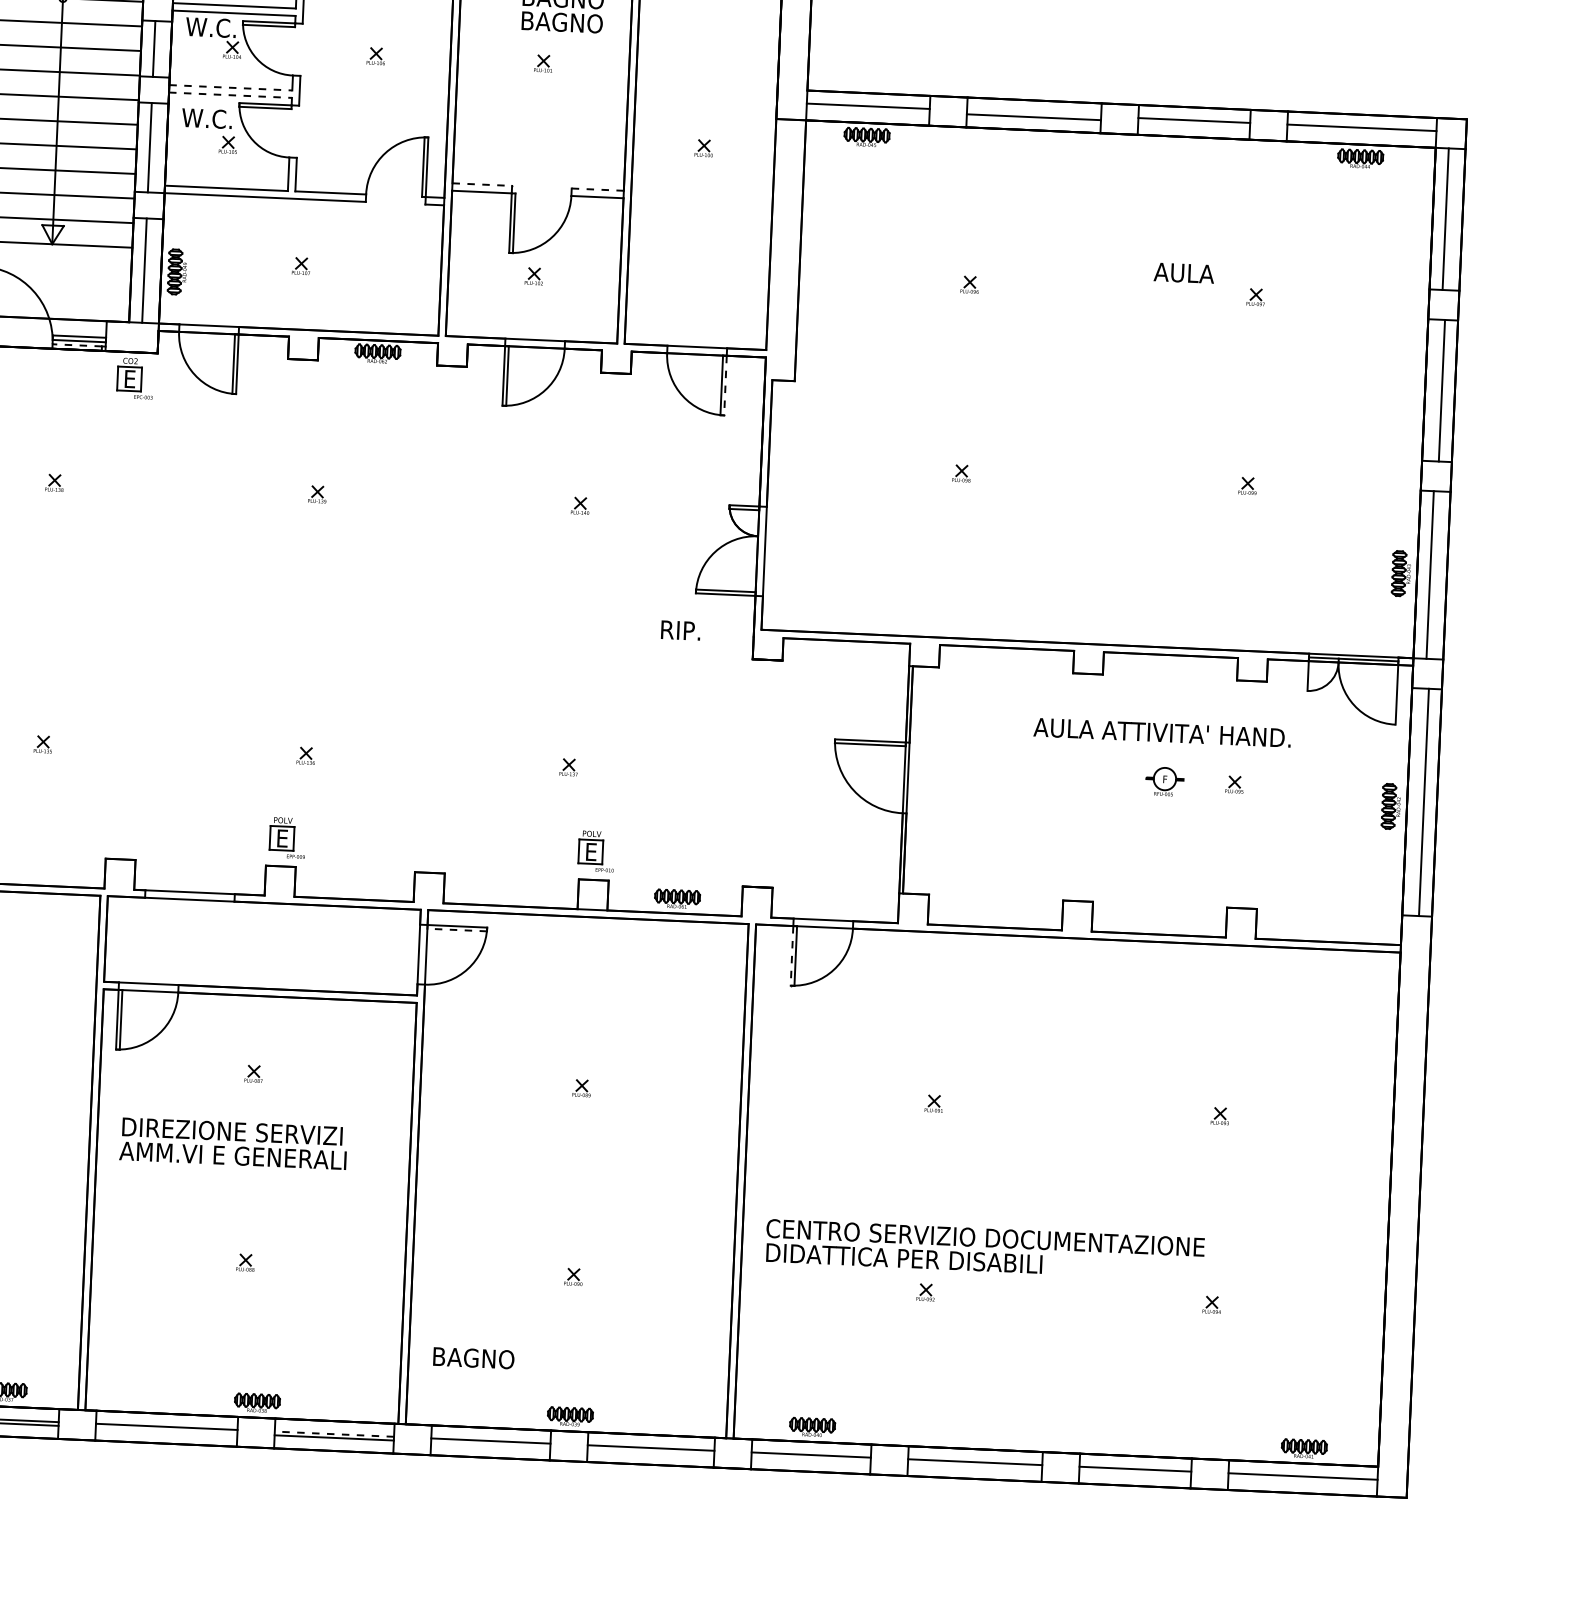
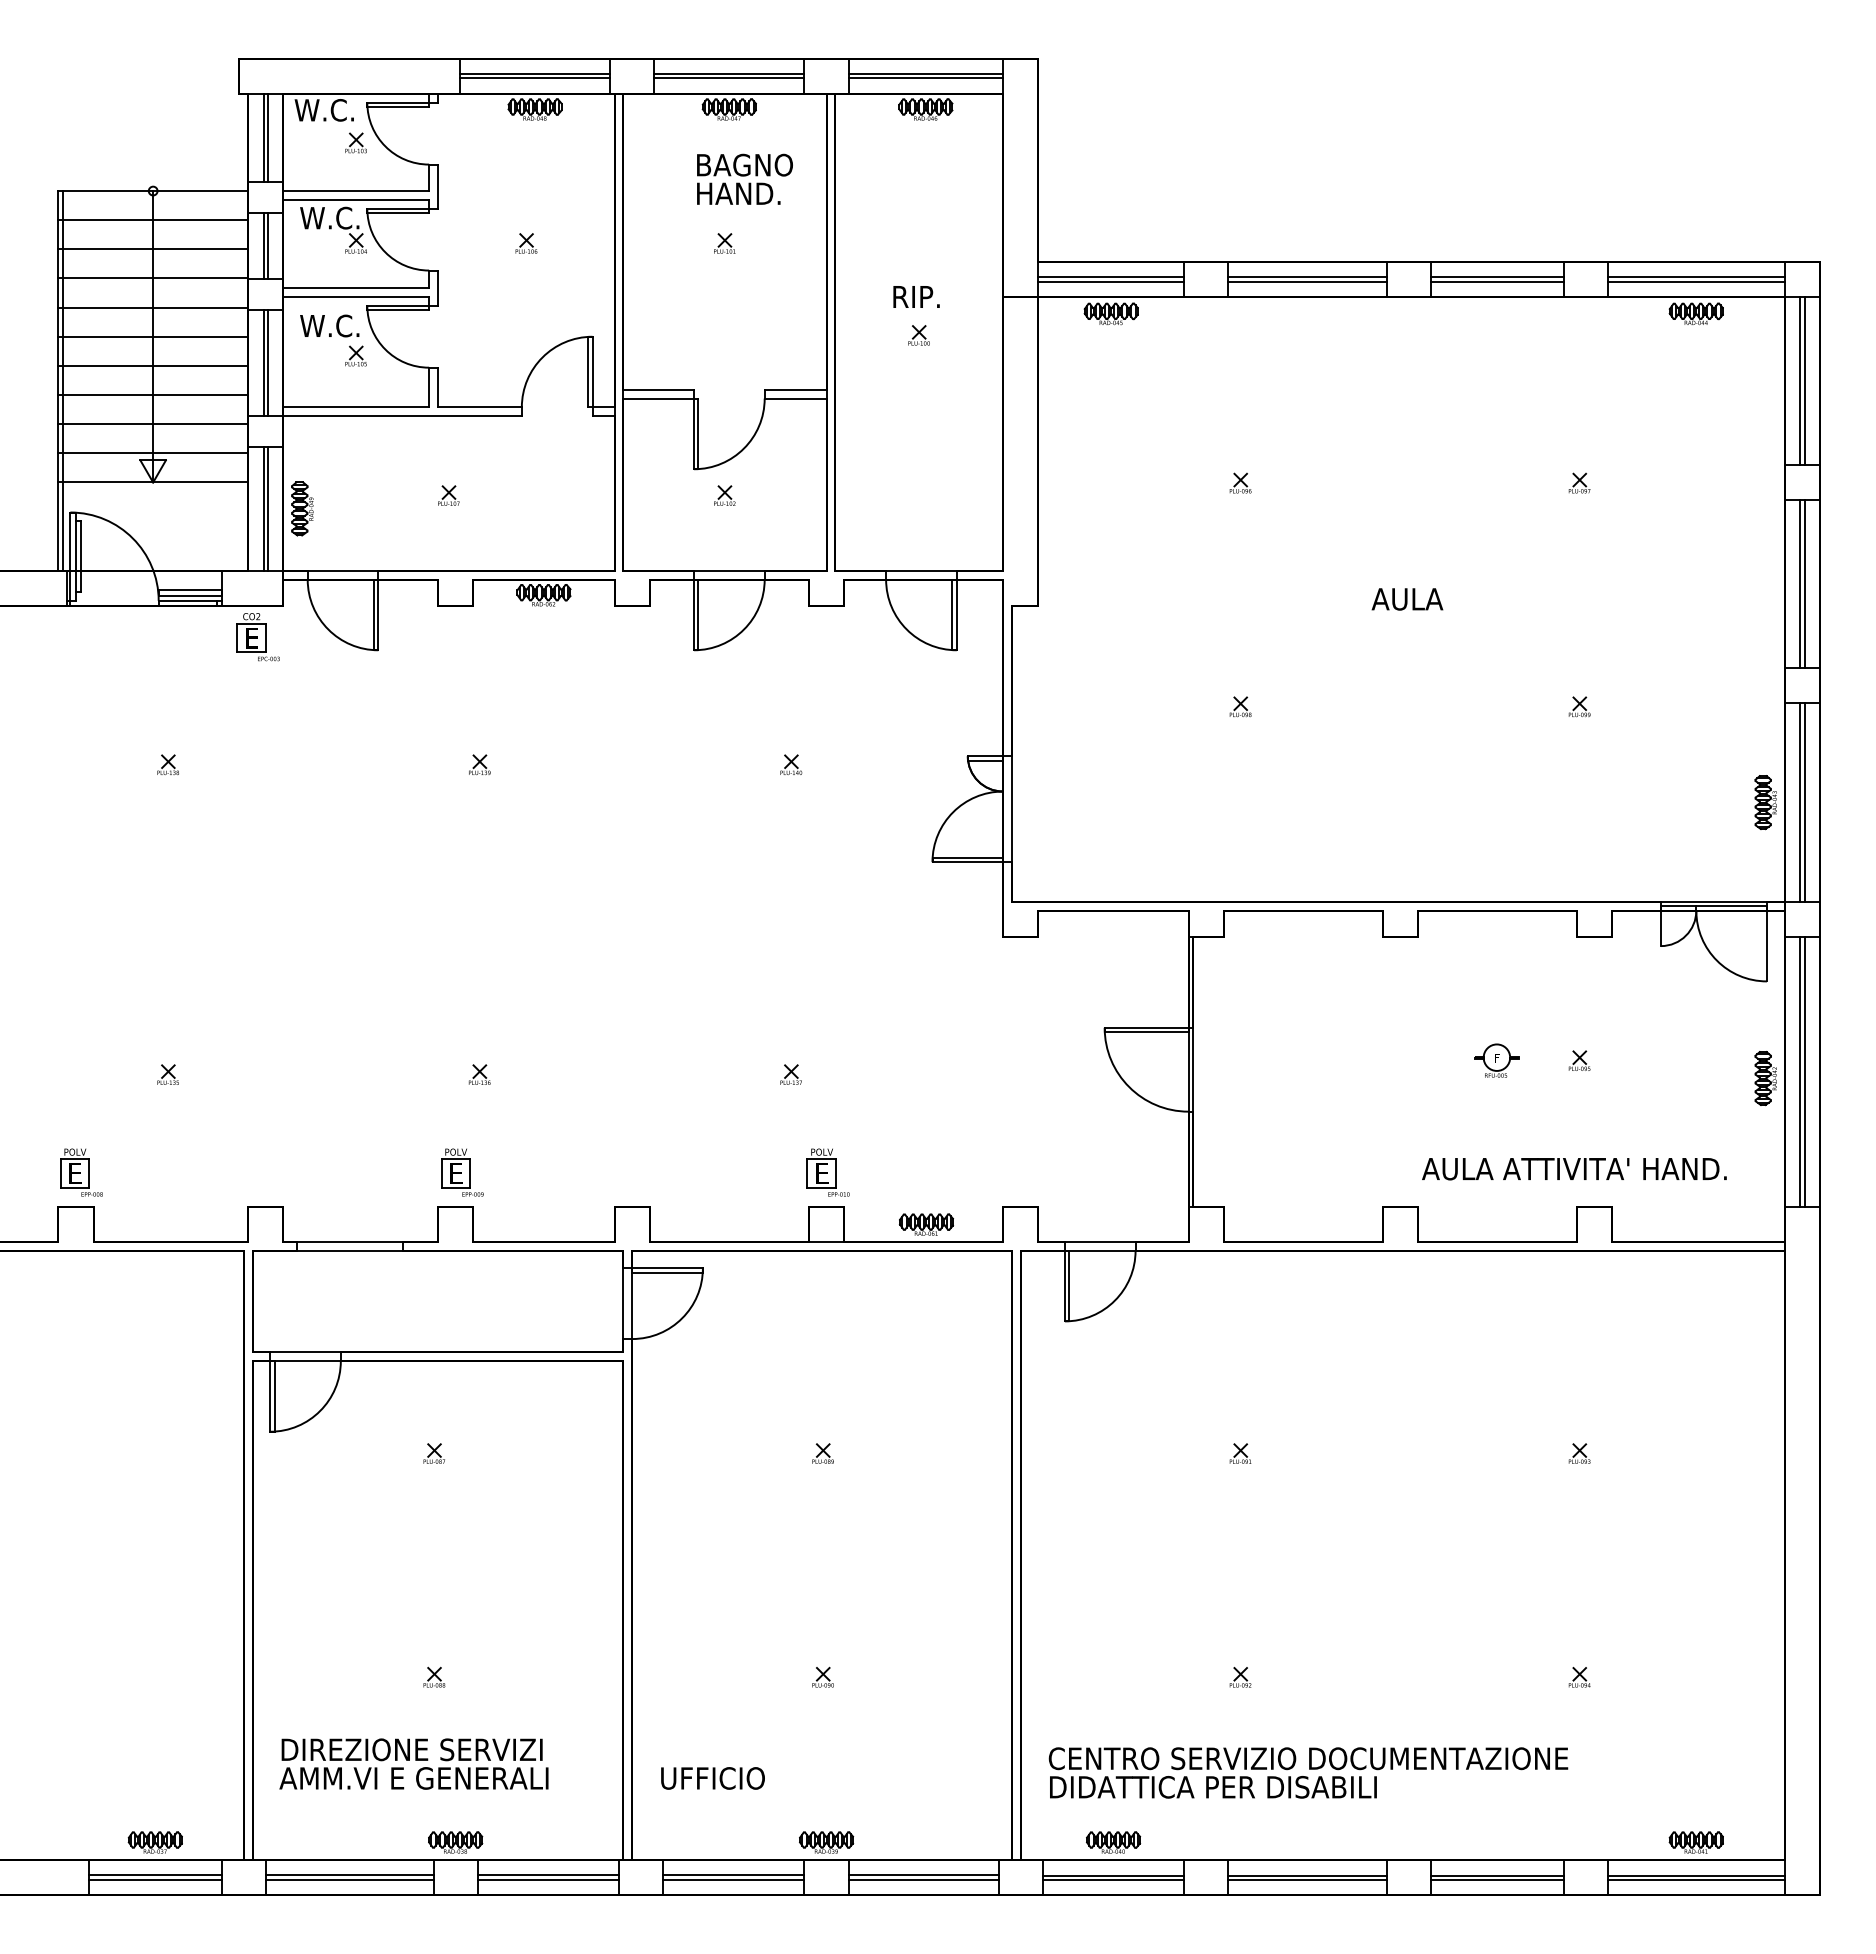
text: (562, 22) -> (745, 193), BAGNO -> HAND.
line: (157, 49) -> (267, 246), added
line: (231, 88) -> (356, 288), dashed -> solid
line: (230, 95) -> (356, 297), dashed -> solid
line: (868, 109) -> (1111, 281), added
line: (1033, 113) -> (1307, 277), added
line: (1194, 124) -> (1497, 281), added
line: (1361, 131) -> (1696, 281), added
line: (153, 148) -> (267, 363), added
line: (482, 184) -> (659, 389), dashed -> solid
line: (597, 189) -> (795, 389), dashed -> solid
line: (1449, 219) -> (1804, 380), added
line: (147, 270) -> (267, 508), added
text: (1184, 273) -> (1407, 599), moved
line: (76, 345) -> (187, 600), dashed -> solid
line: (725, 386) -> (956, 615), dashed -> solid
line: (1438, 390) -> (1800, 583), added
line: (1433, 575) -> (1804, 802), added
text: (680, 630) -> (916, 296), moved
text: (1162, 733) -> (1574, 1169), moved
line: (1420, 801) -> (1800, 1071), added
line: (457, 929) -> (667, 1272), dashed -> solid
line: (791, 956) -> (1064, 1286), dashed -> solid
text: (233, 1143) -> (413, 1763), moved
text: (985, 1249) -> (1308, 1772), moved
text: (476, 1358) -> (712, 1778), BAGNO -> UFFICIO
line: (166, 1430) -> (349, 1879), added
line: (334, 1434) -> (548, 1875), dashed -> solid
line: (490, 1444) -> (733, 1879), added
line: (650, 1451) -> (923, 1879), added
line: (811, 1458) -> (1113, 1879), added
line: (974, 1465) -> (1307, 1879), added
line: (1135, 1472) -> (1497, 1879), added
line: (1303, 1479) -> (1696, 1879), added

